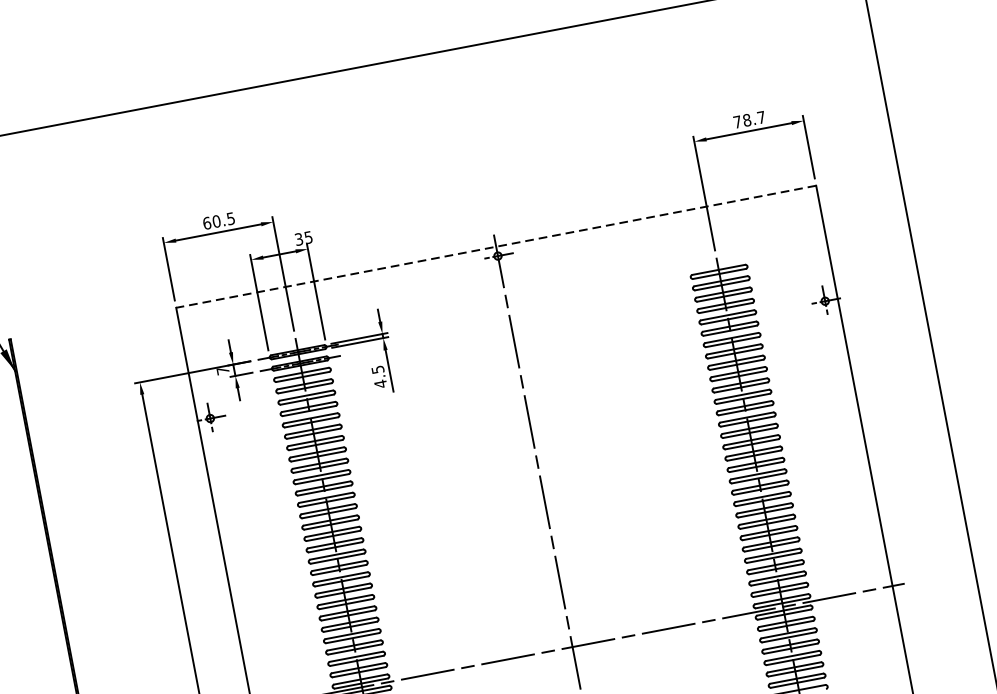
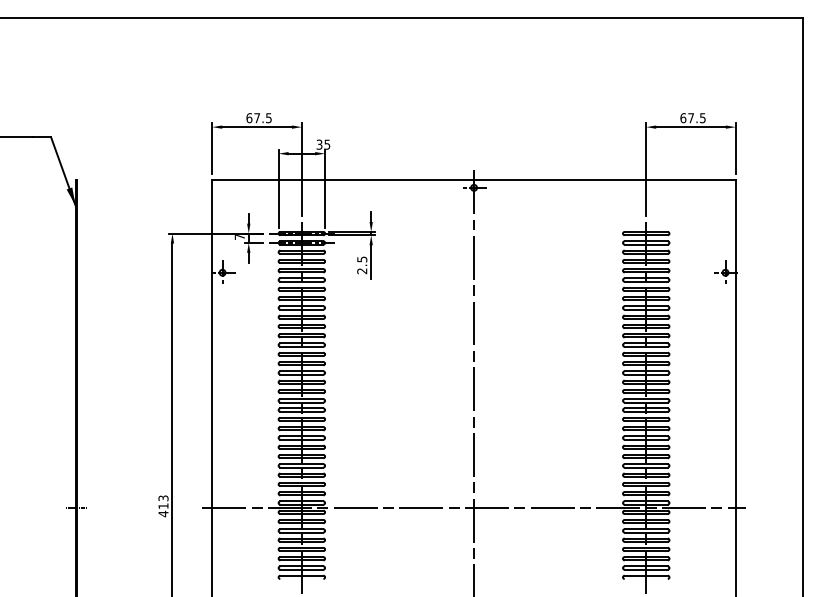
text: (748, 120) -> (692, 118), 78.7 -> 67.5
text: (217, 221) -> (257, 118), 60.5 -> 67.5
line: (496, 247) -> (474, 180), dashed -> solid
text: (381, 384) -> (362, 271), 4.5 -> 2.5

